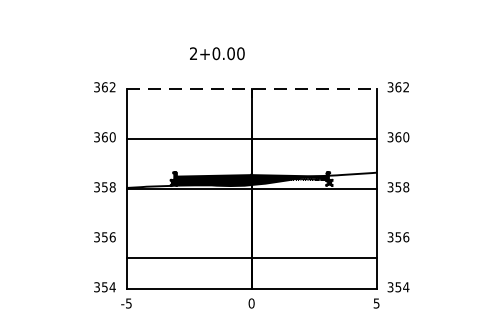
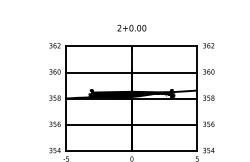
text: (216, 52) -> (131, 27), moved
line: (252, 88) -> (132, 46), dashed -> solid
line: (250, 258) -> (131, 125), moved

